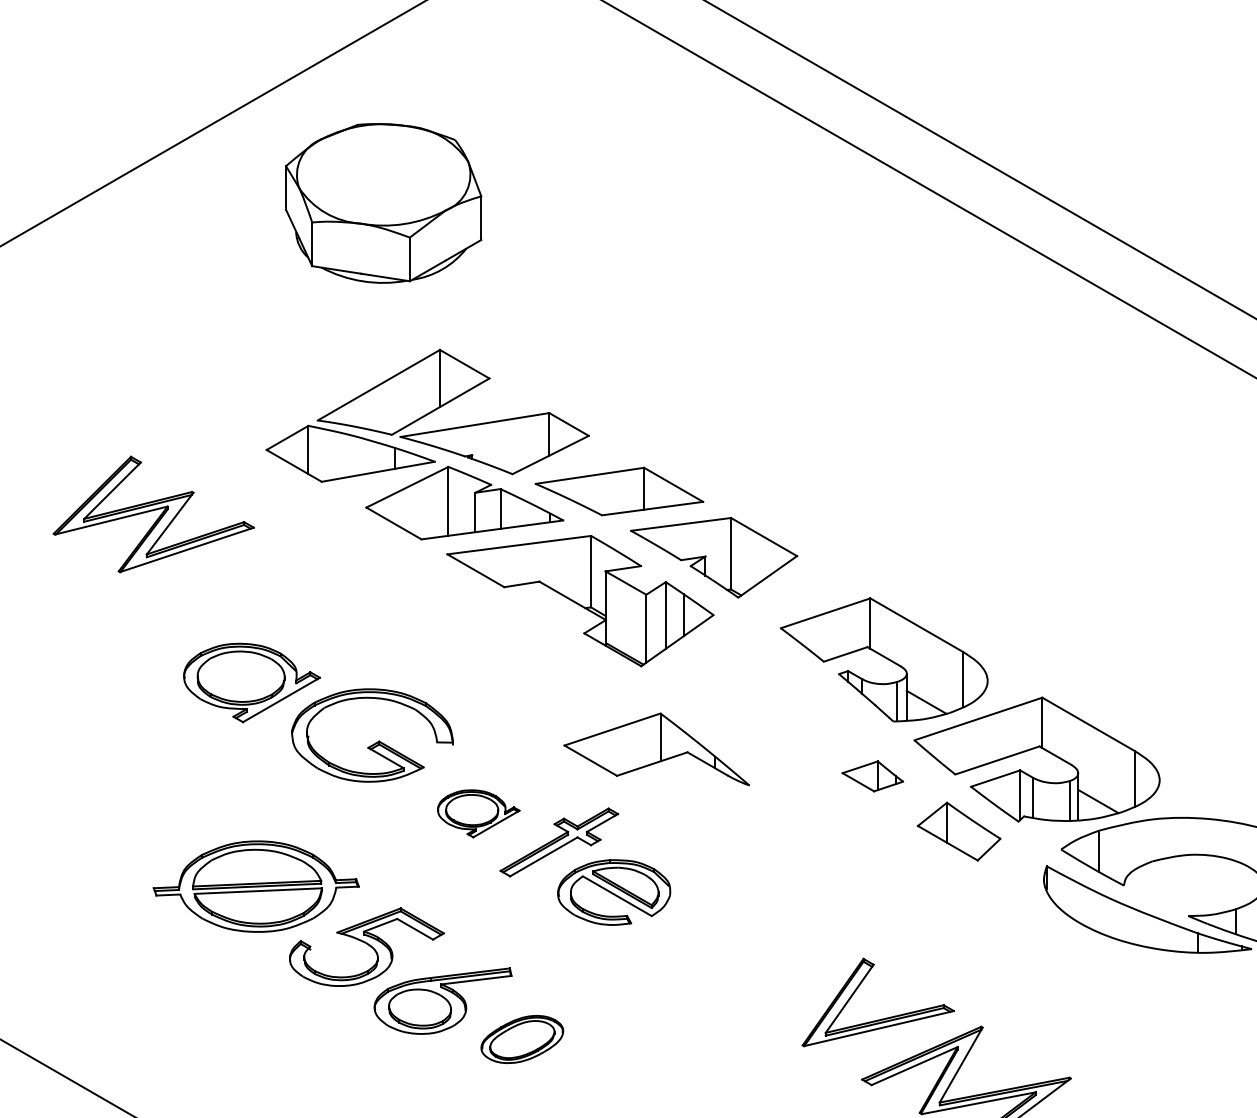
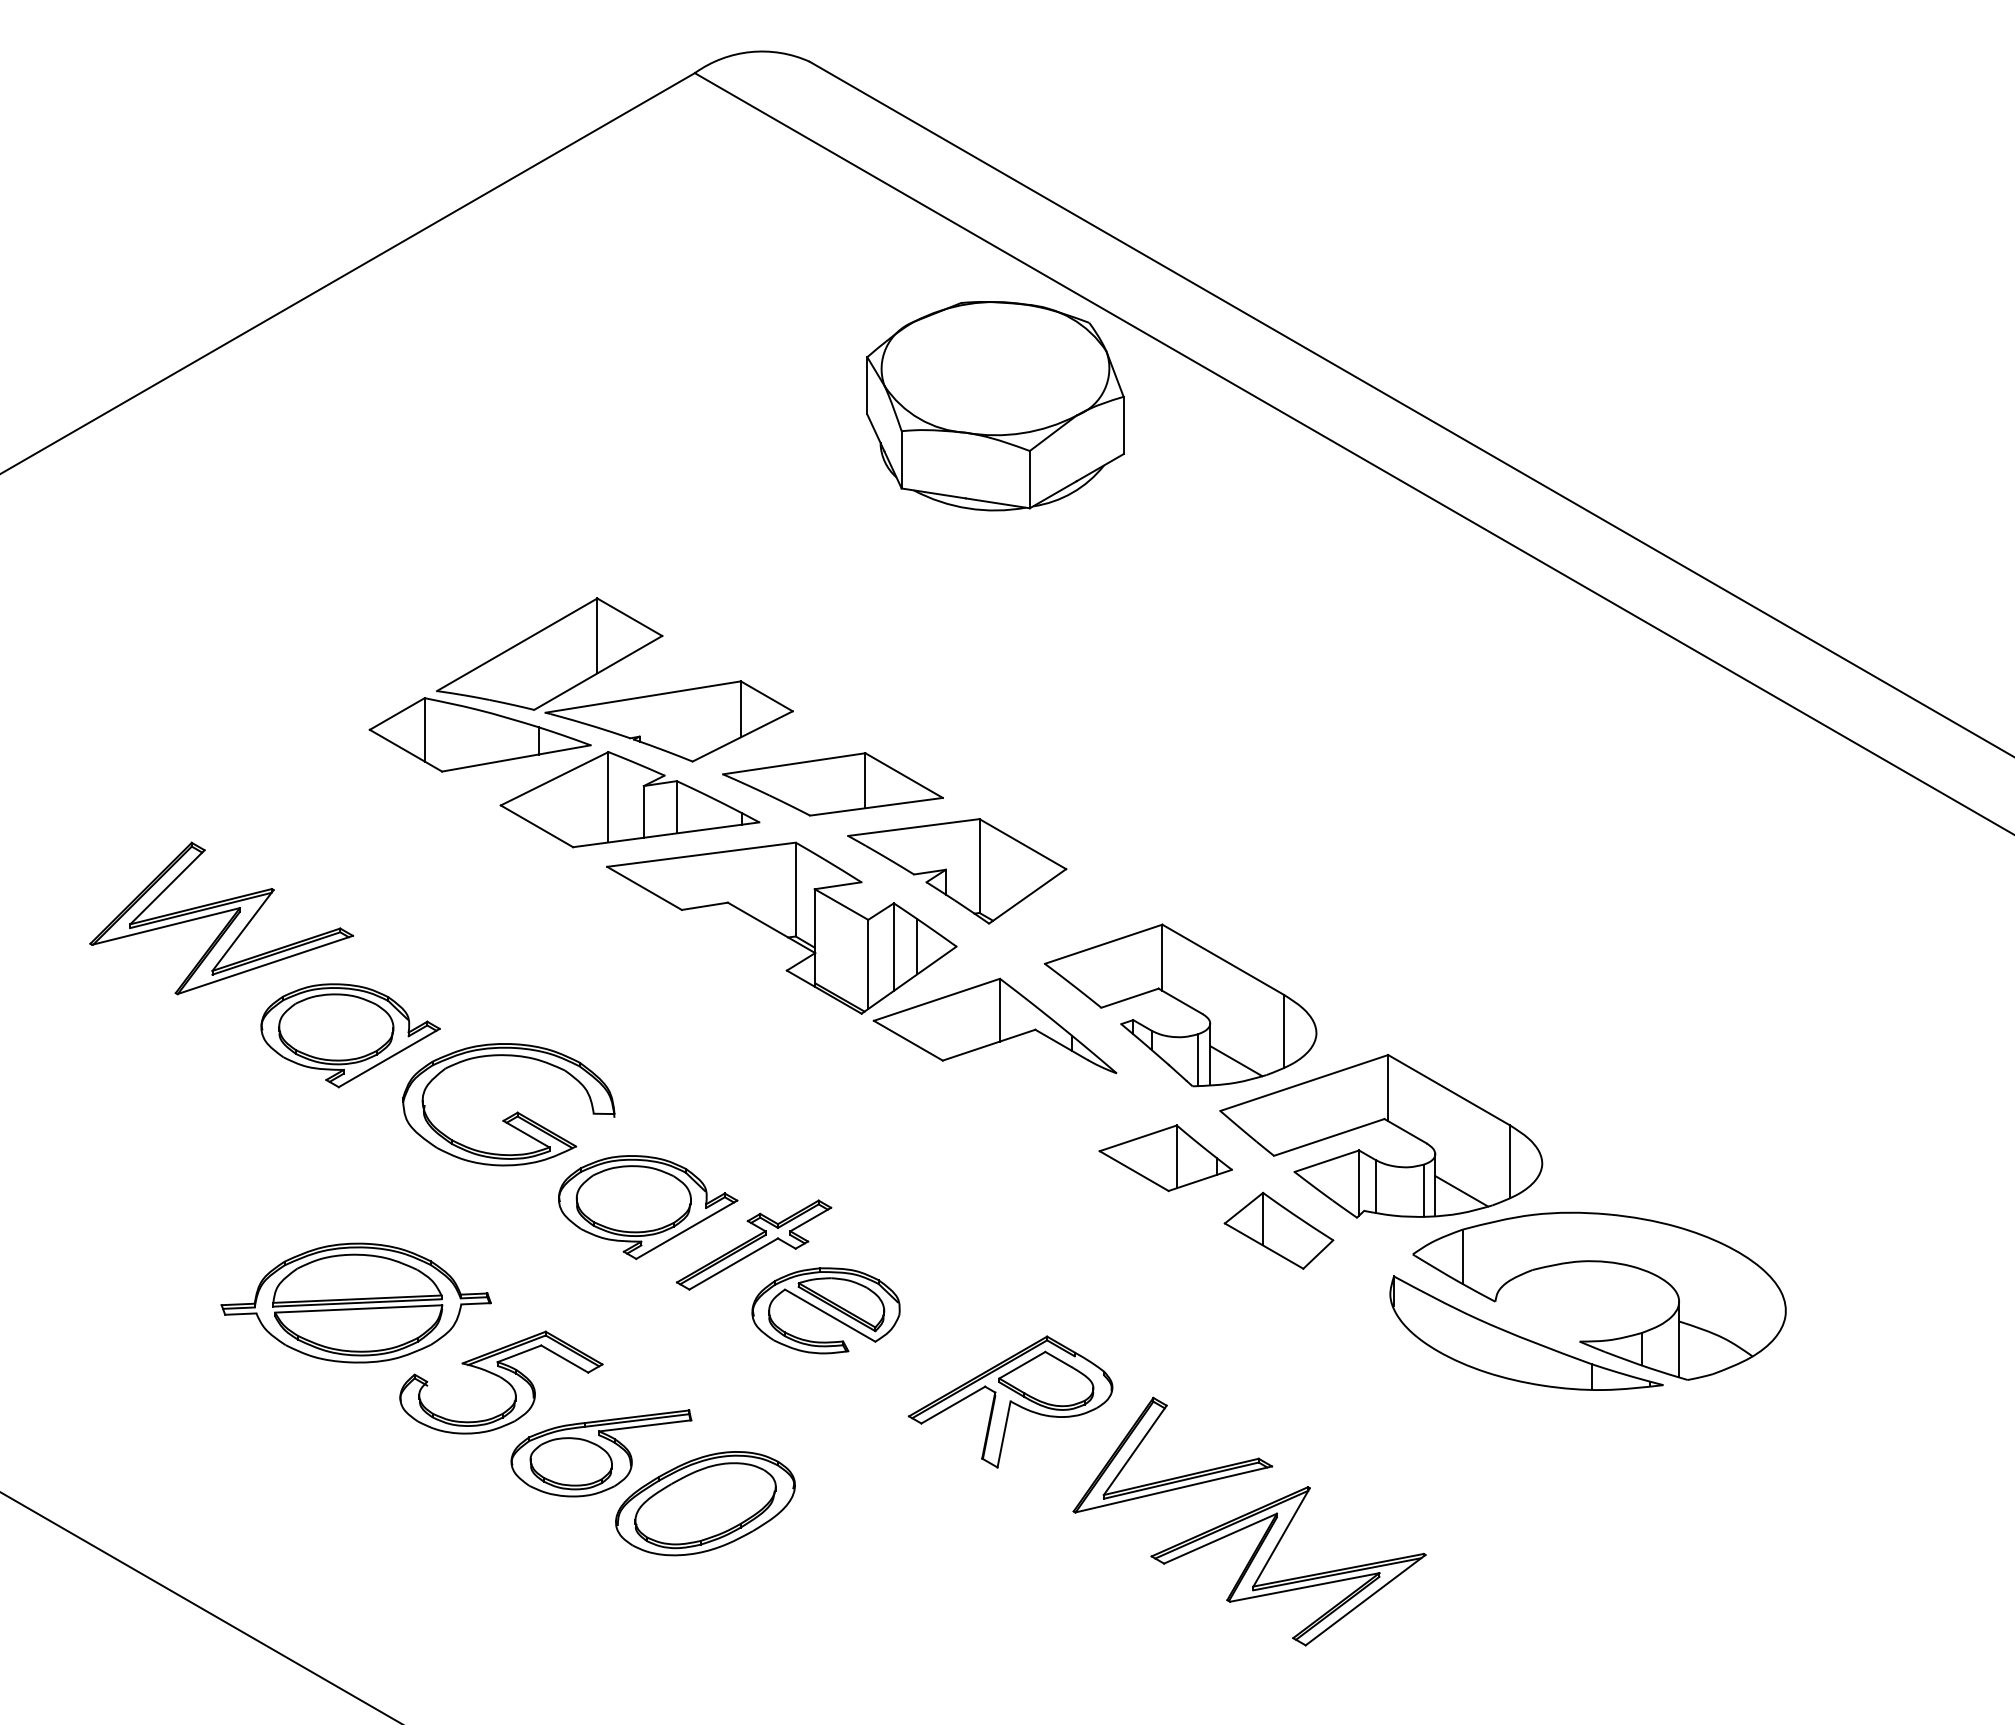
part: (383, 203) -> (995, 406), moved
part: (153, 514) -> (221, 918), moved
part: (656, 749) -> (994, 1025), moved
part: (872, 776) -> (1165, 1158), size x1.67
part: (478, 813) -> (648, 1207), size x1.67
part: (754, 961) -> (1010, 1401), added
part: (522, 1039) -> (705, 1503), size x1.67

